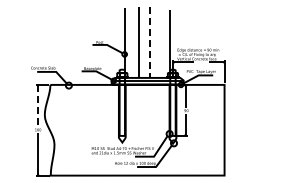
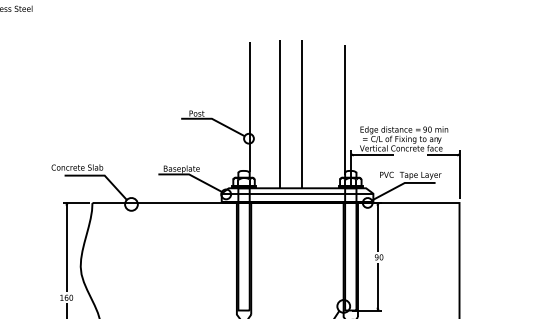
line: (149, 43) -> (301, 115), dashed -> solid
line: (38, 106) -> (67, 248), dashed -> solid

